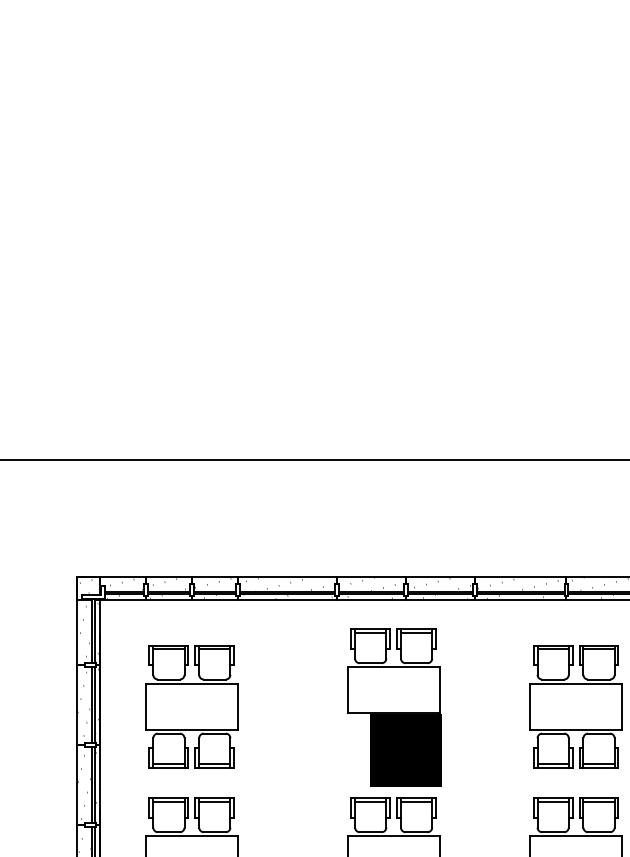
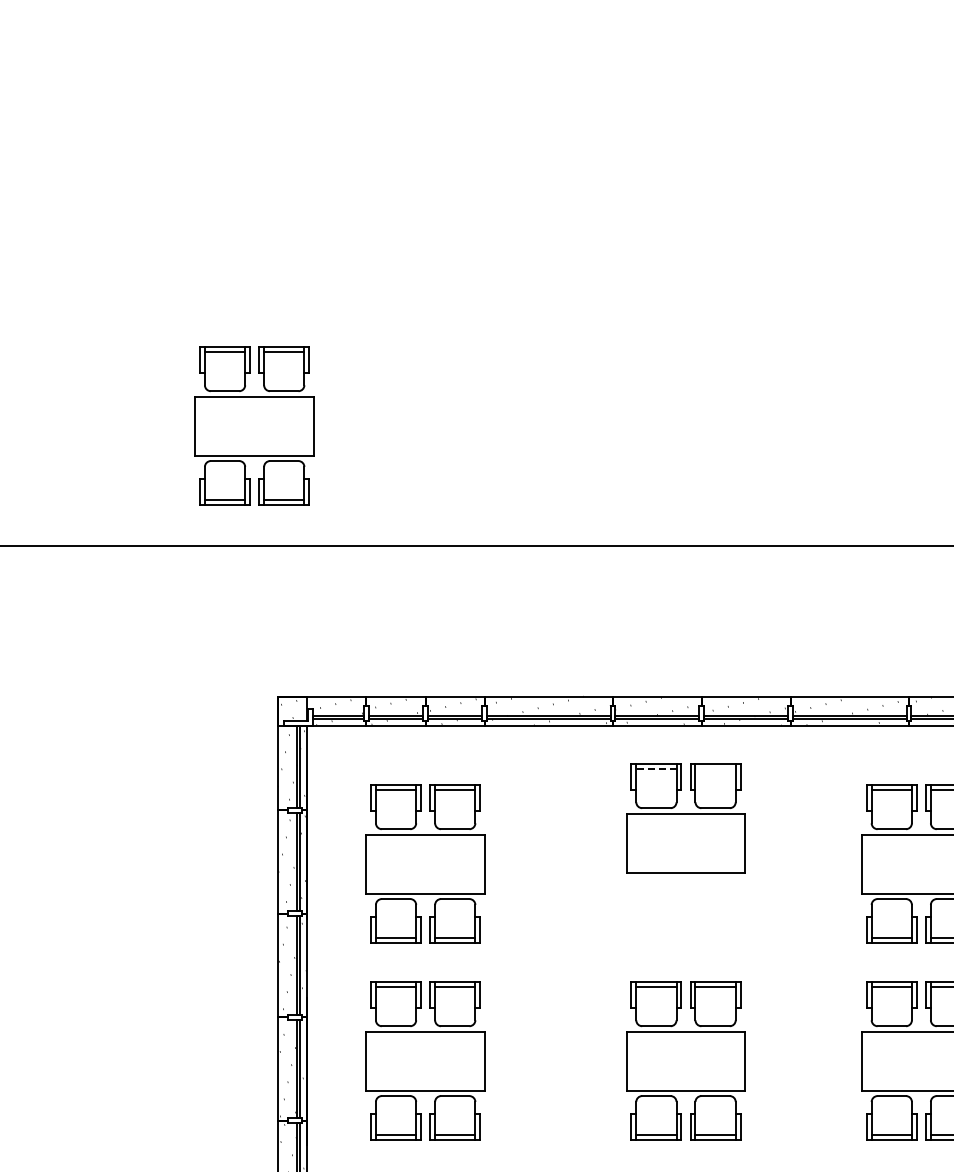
part: (59, 366) -> (254, 425), added
line: (370, 633) -> (655, 769), solid -> dashed
line: (416, 633) -> (715, 769), removed
fill: (405, 750) -> (701, 920), removed

